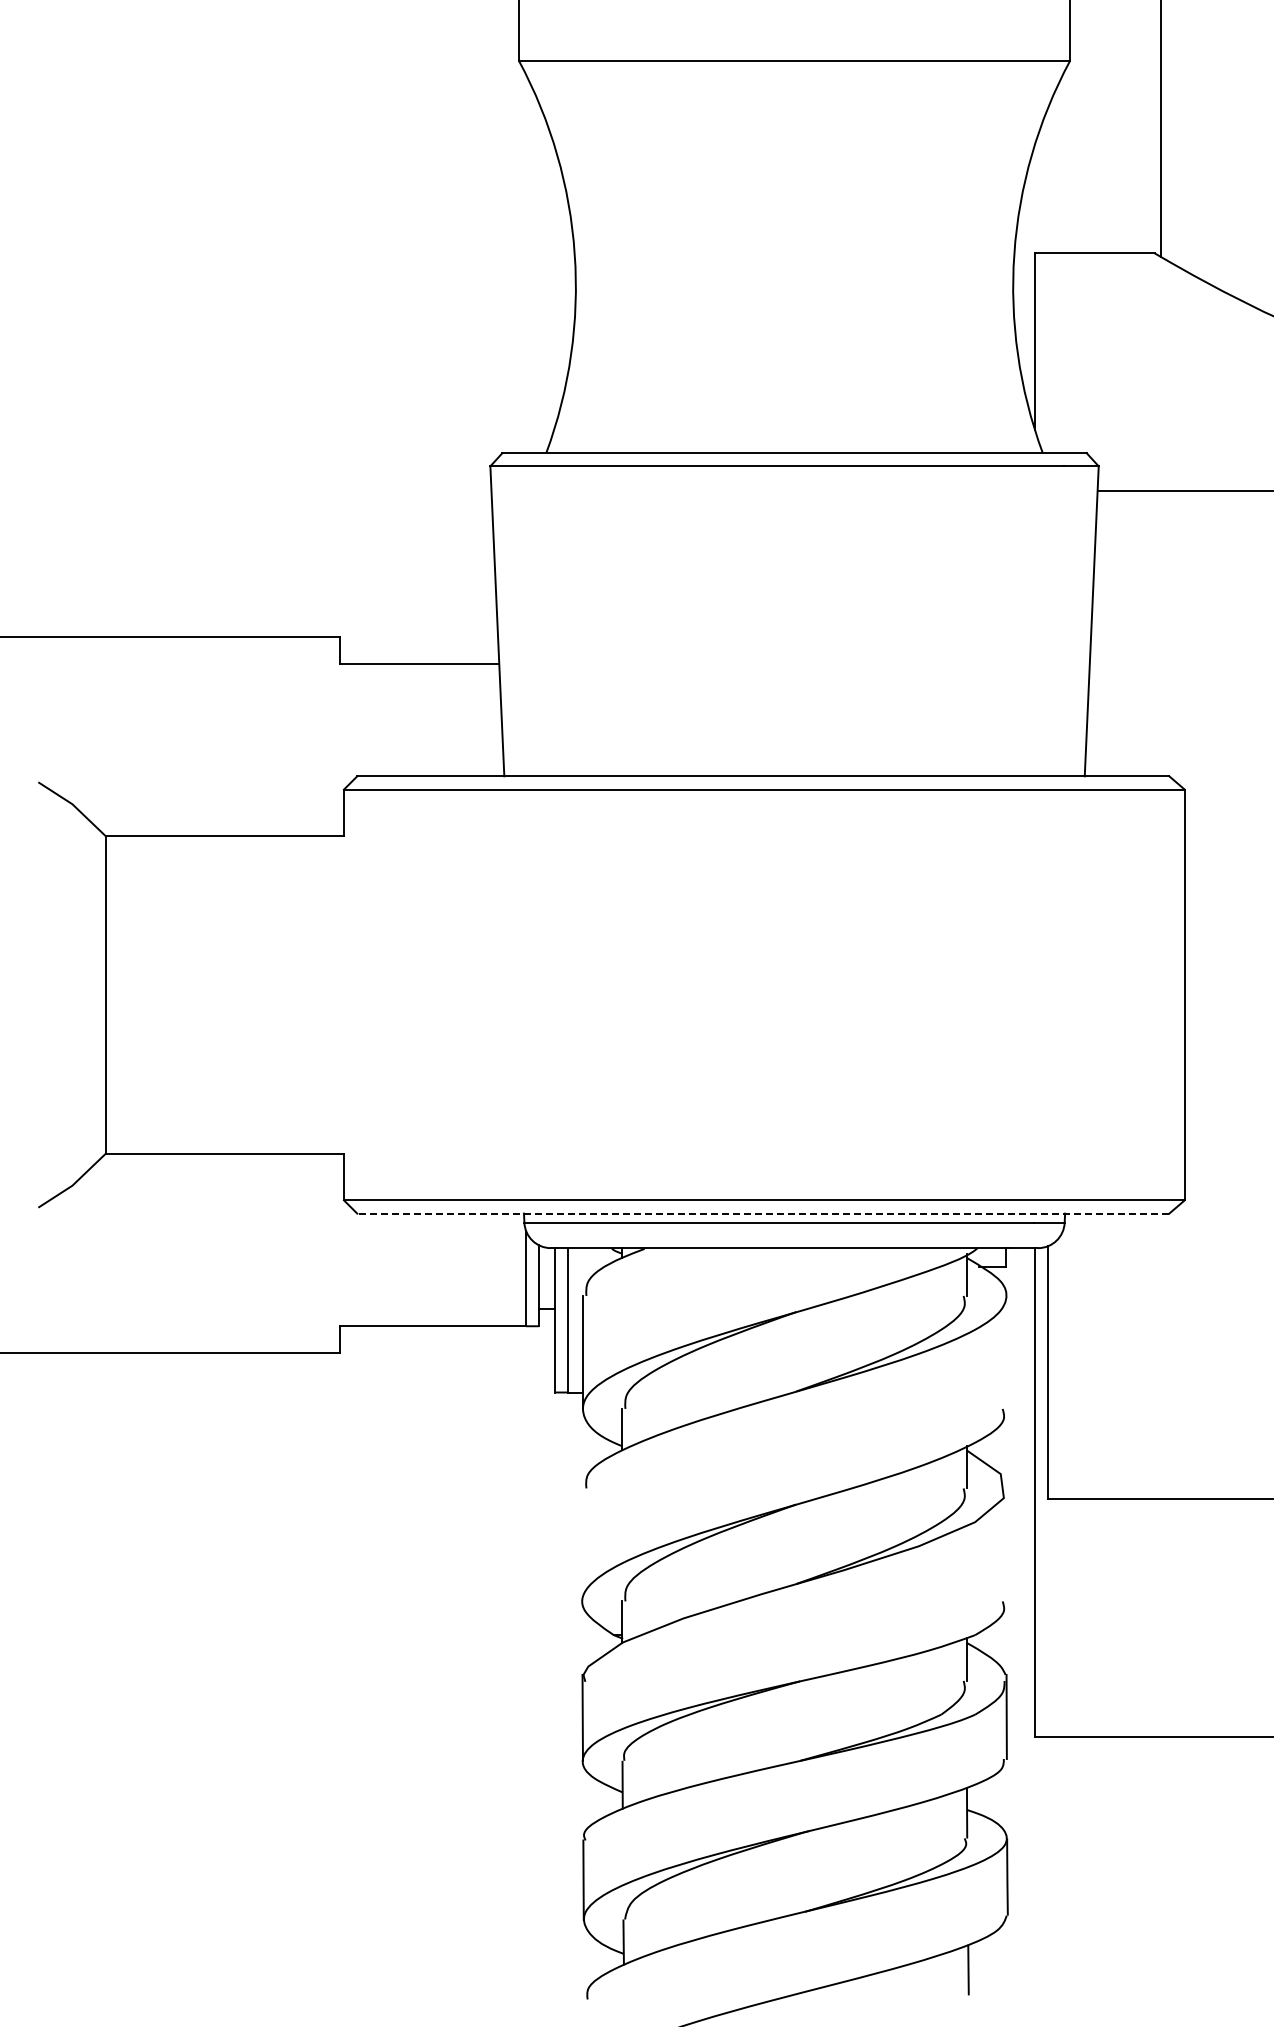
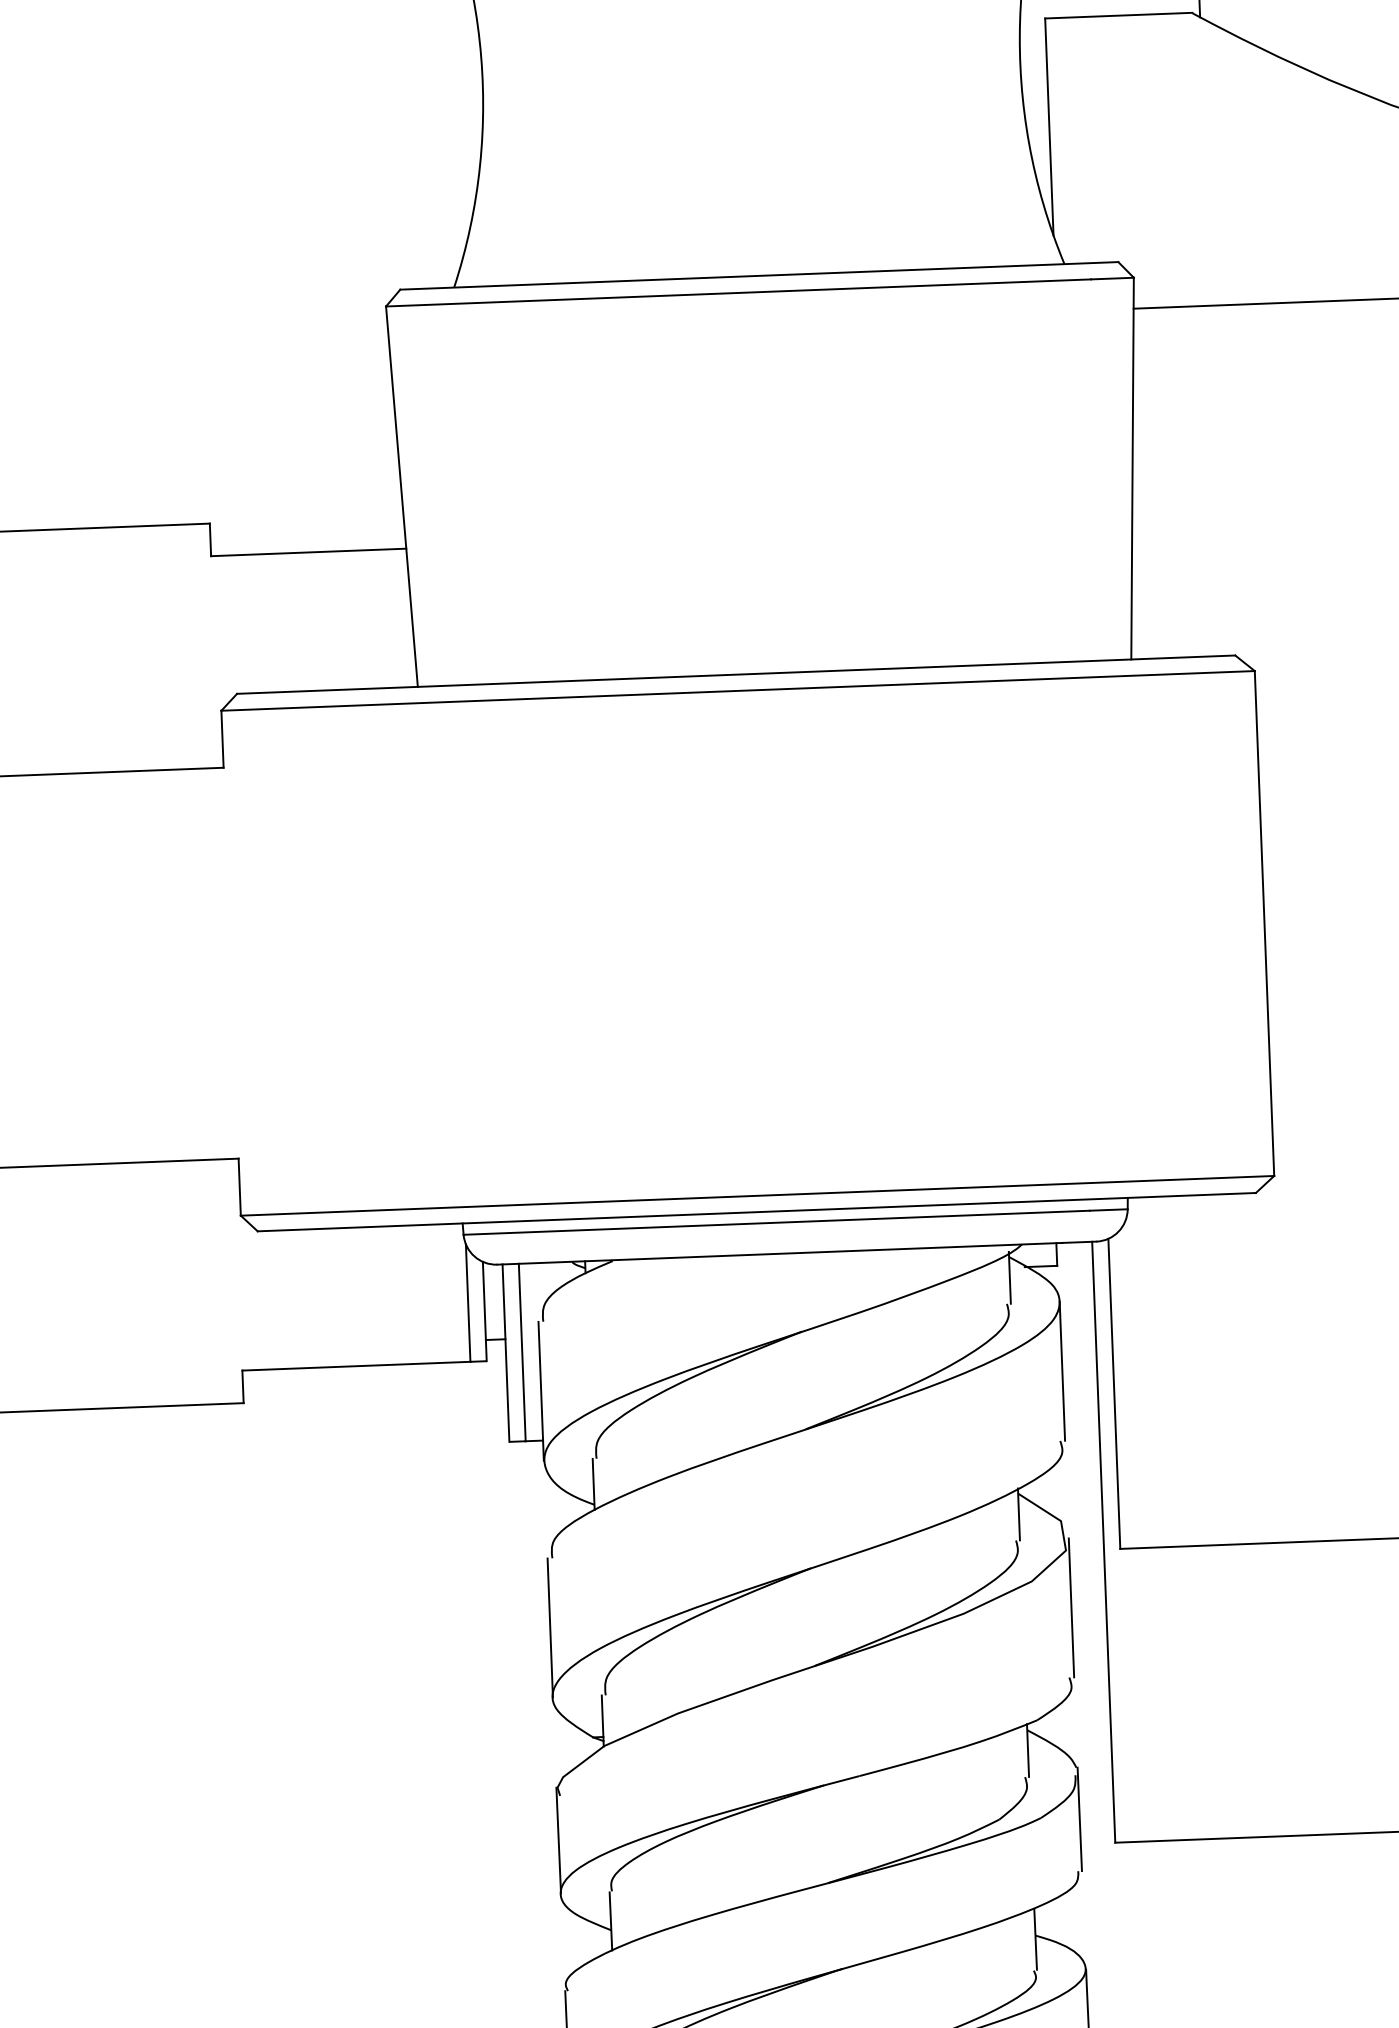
line: (762, 1213) -> (755, 1212), dashed -> solid
line: (1006, 1351) -> (1062, 1370), added
line: (582, 1544) -> (550, 1627), added
line: (1006, 1544) -> (1071, 1607), added

